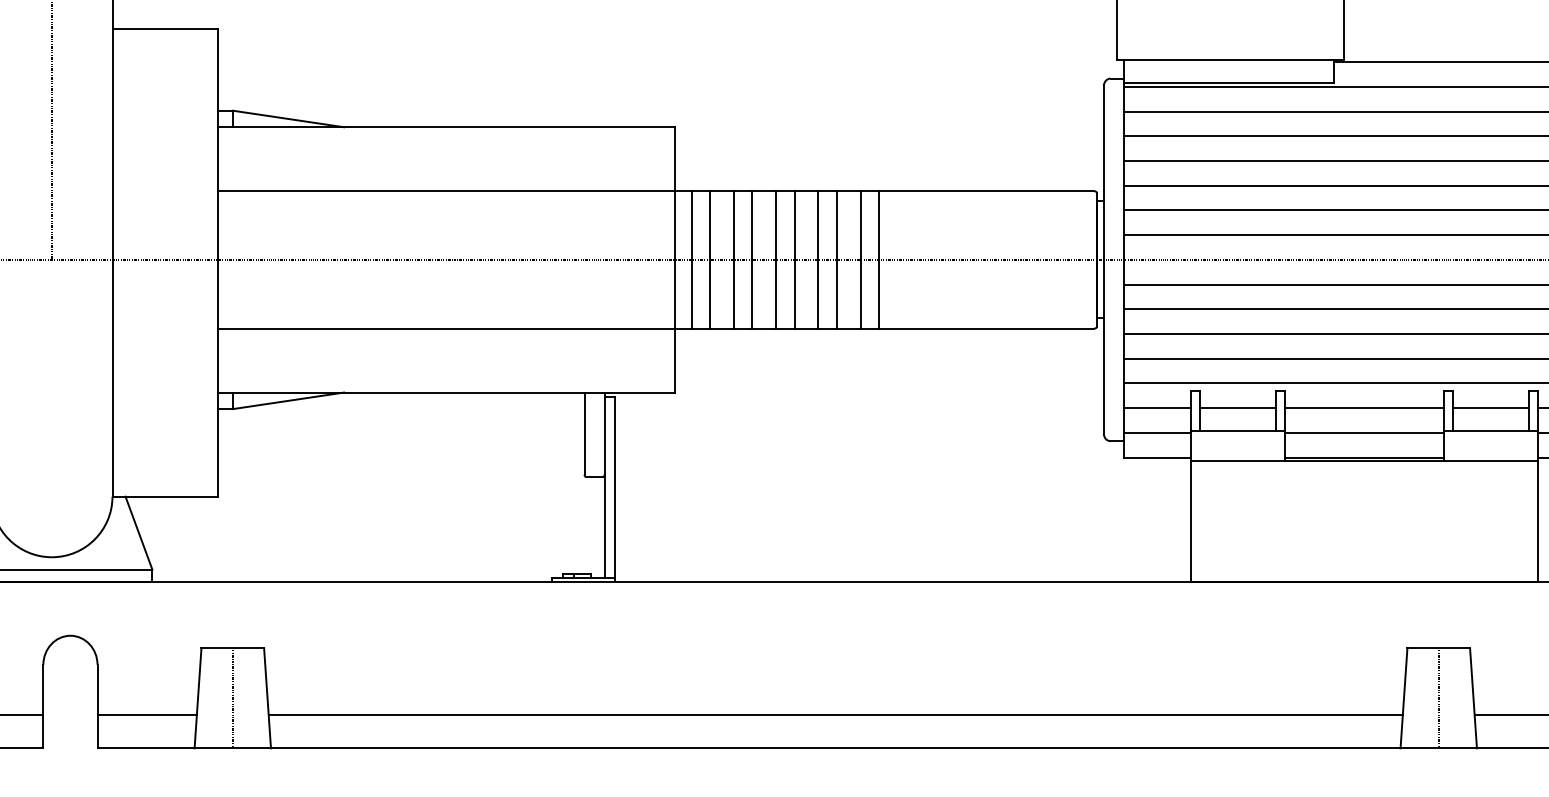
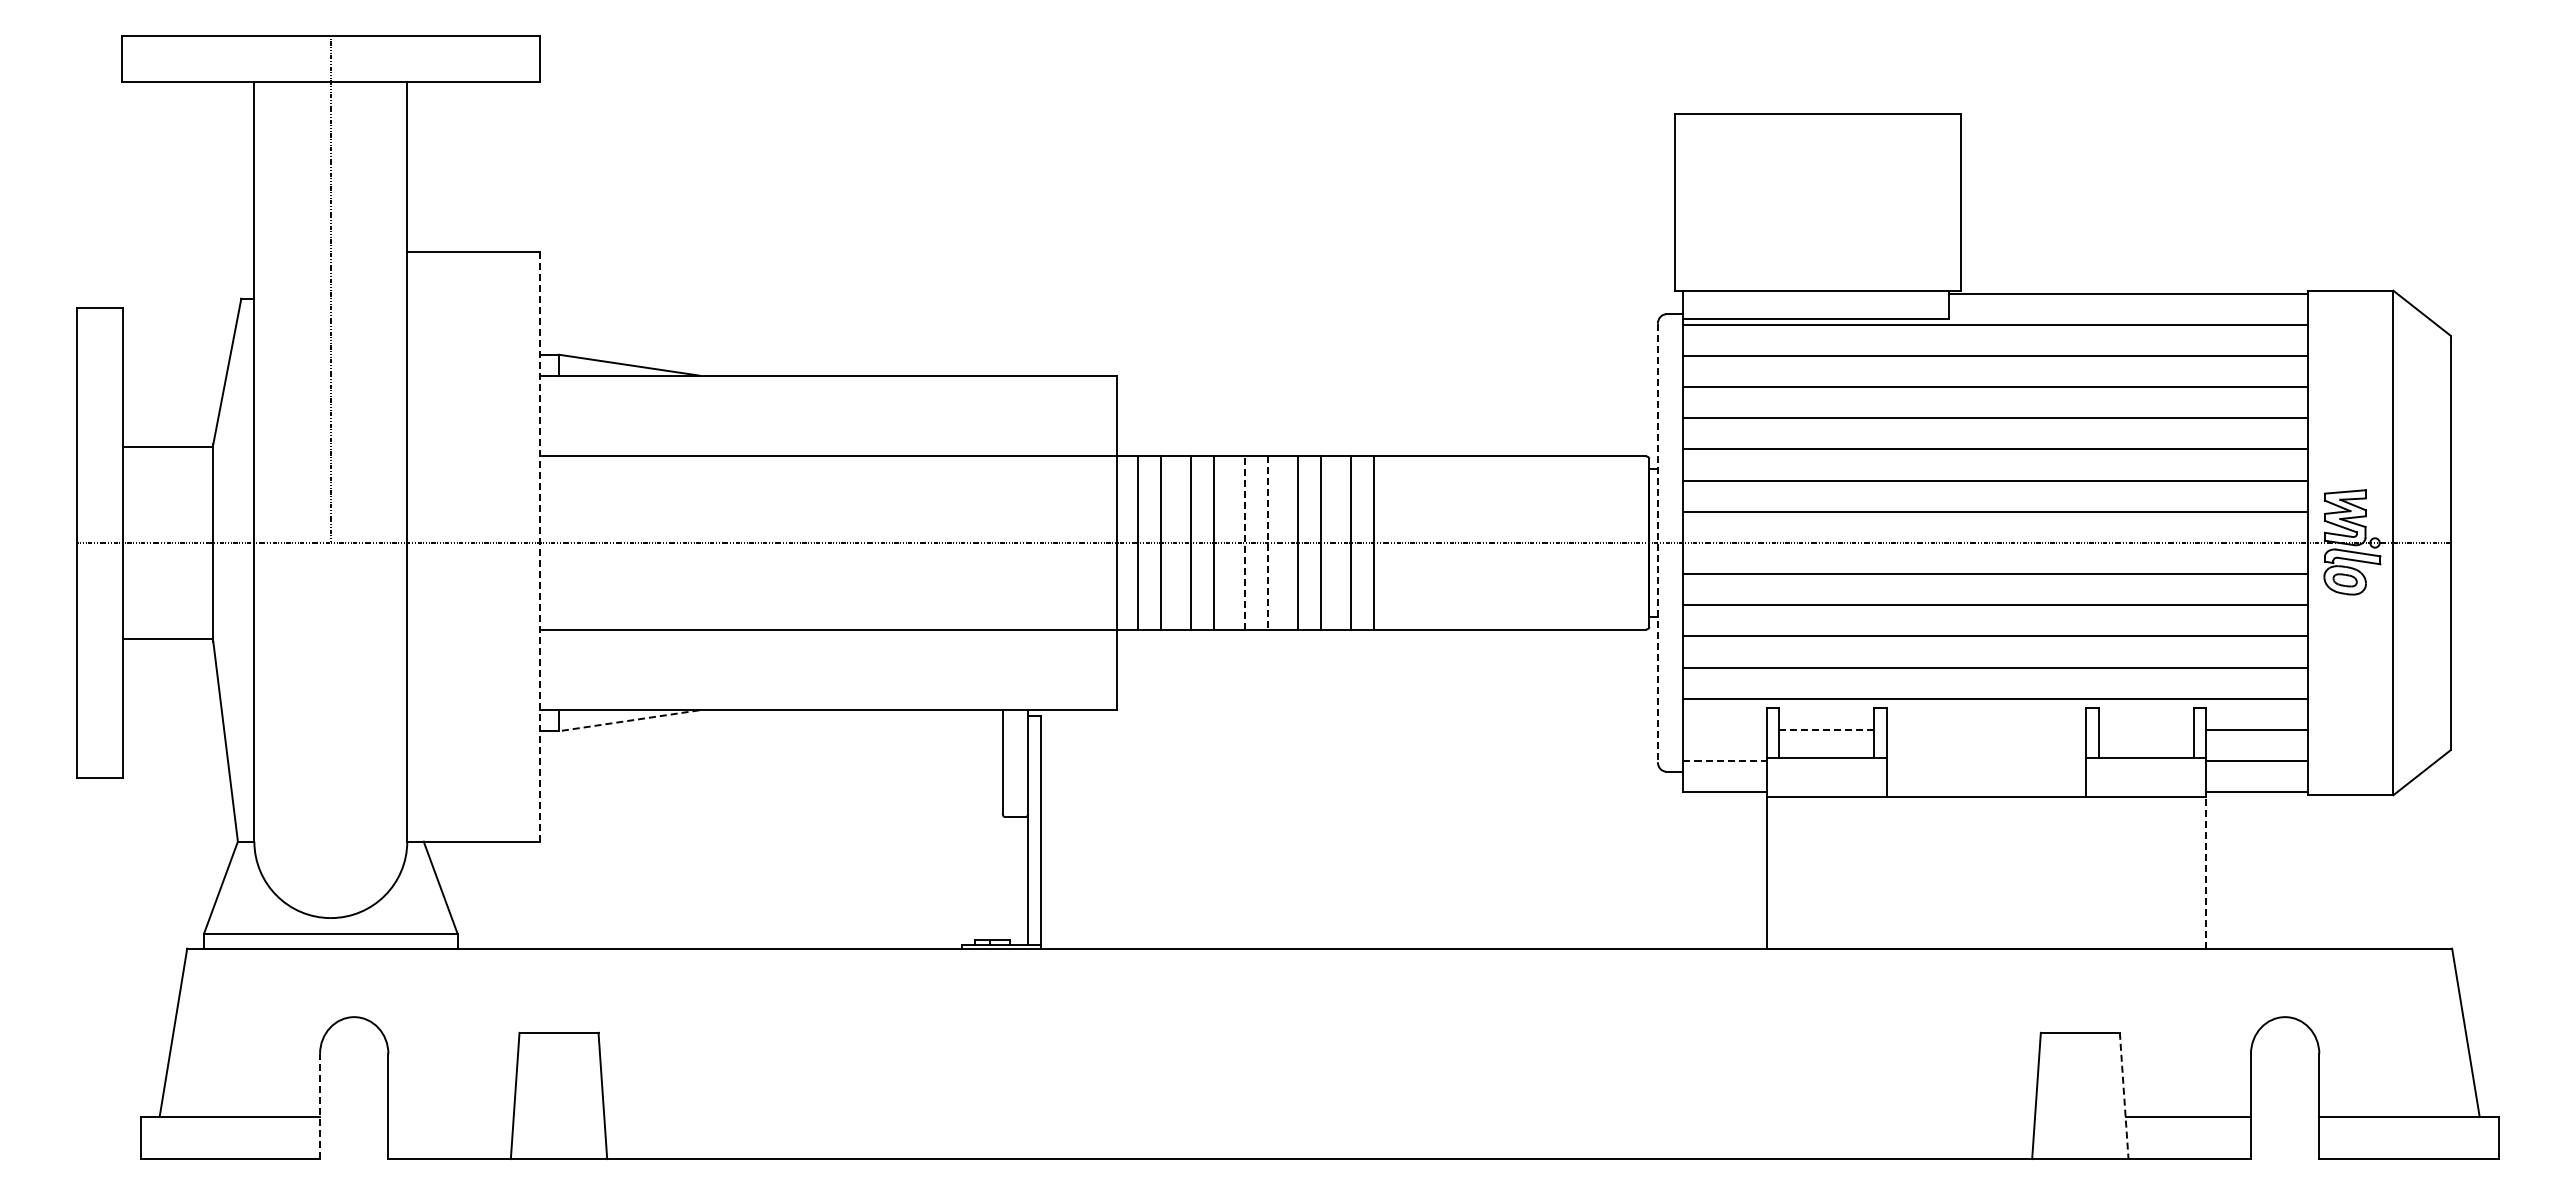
line: (776, 259) -> (1244, 542), solid -> dashed
line: (794, 259) -> (1267, 542), solid -> dashed
line: (1103, 260) -> (1657, 543), solid -> dashed
line: (218, 262) -> (540, 546), solid -> dashed
line: (287, 400) -> (628, 720), solid -> dashed
line: (1157, 408) -> (1725, 730), removed
line: (1237, 408) -> (1826, 730), solid -> dashed
line: (1364, 408) -> (1986, 730), removed
line: (1490, 408) -> (2145, 730), removed
line: (1157, 433) -> (1725, 761), solid -> dashed
line: (1364, 433) -> (1986, 761), removed
line: (1364, 457) -> (1986, 792), removed
line: (1537, 521) -> (2205, 872), solid -> dashed
line: (233, 697) -> (559, 1095), removed
line: (1438, 697) -> (2080, 1095), removed
line: (1473, 698) -> (2124, 1096), solid -> dashed
line: (43, 706) -> (320, 1106), solid -> dashed
line: (146, 715) -> (450, 1117), removed
line: (835, 715) -> (1319, 1117), removed

